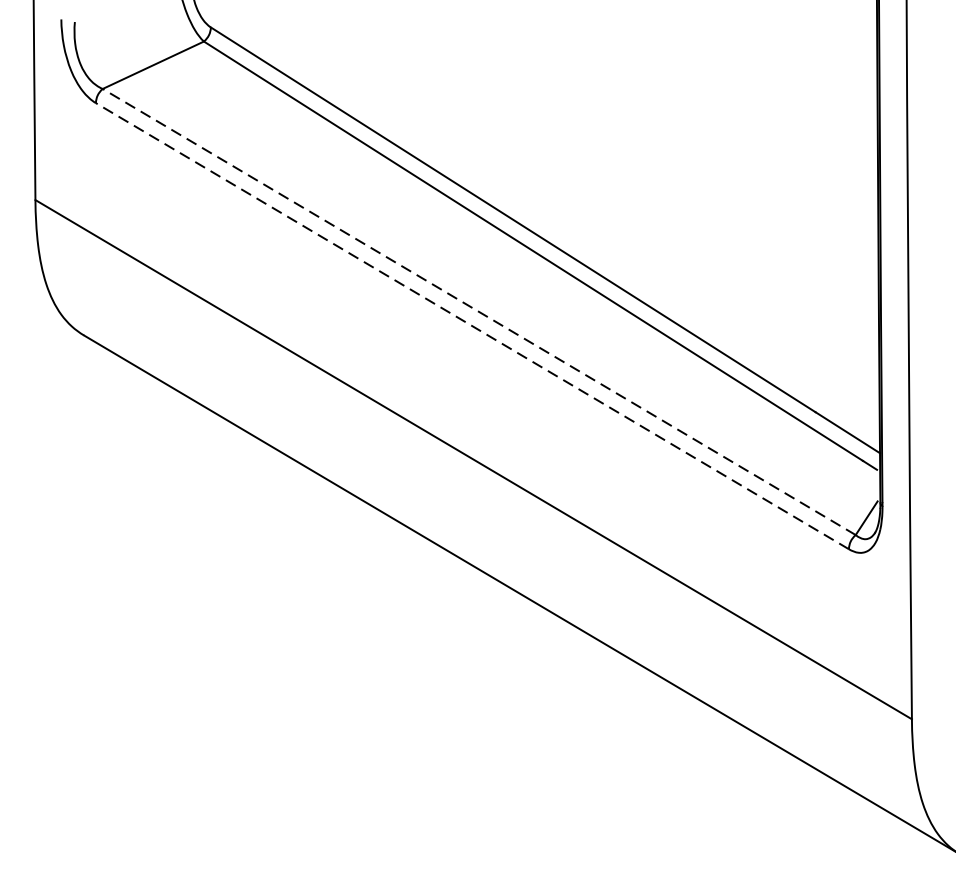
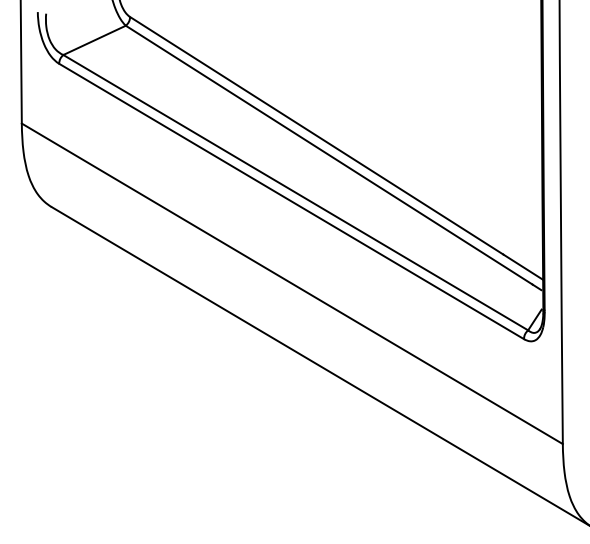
line: (478, 311) -> (295, 192), dashed -> solid
line: (472, 326) -> (291, 201), dashed -> solid

